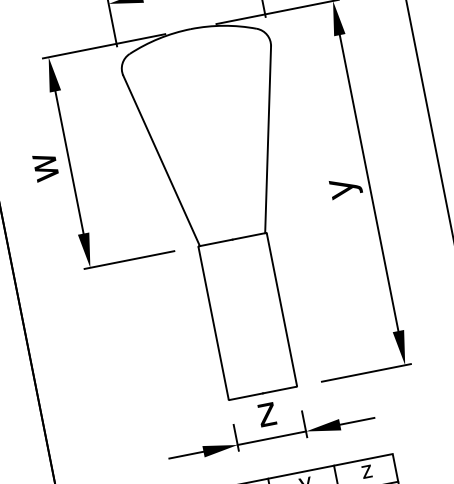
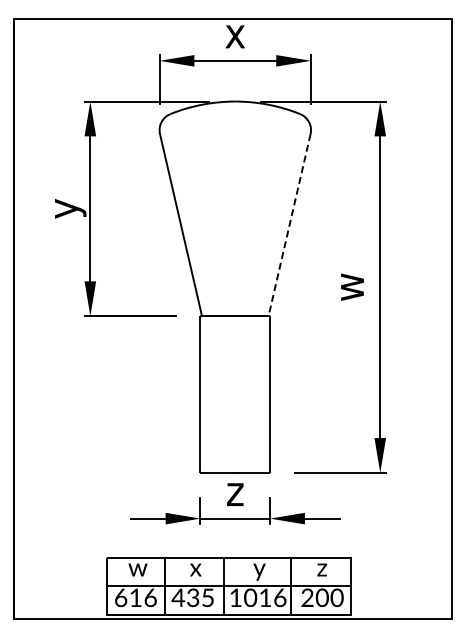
line: (268, 140) -> (289, 225), solid -> dashed
text: (49, 166) -> (70, 208), w -> y
text: (345, 187) -> (356, 286), y -> w

